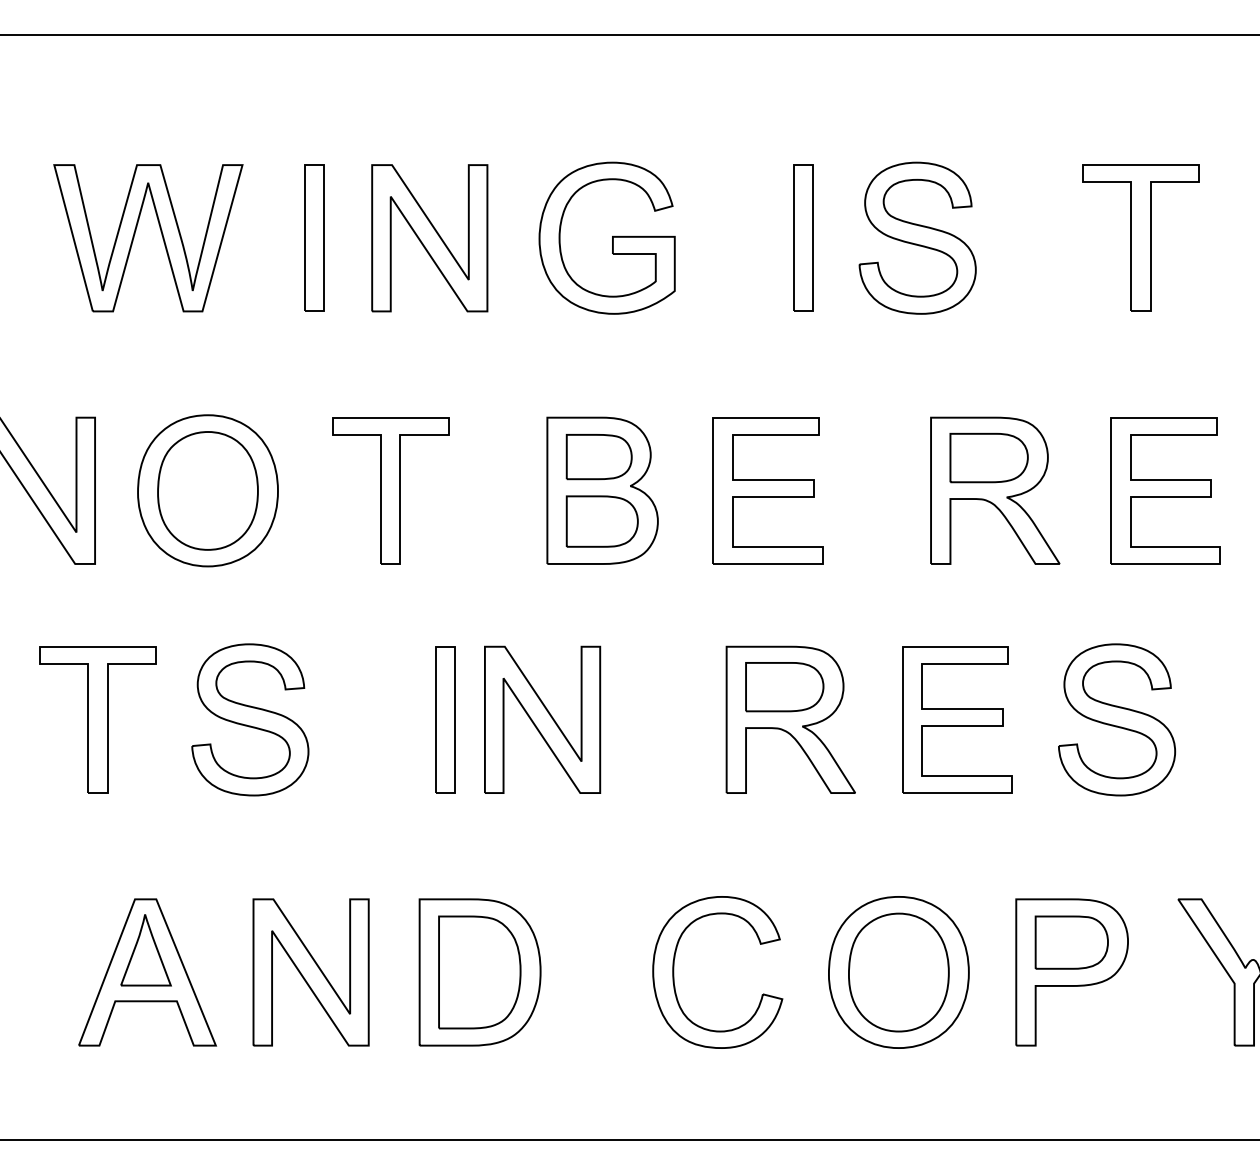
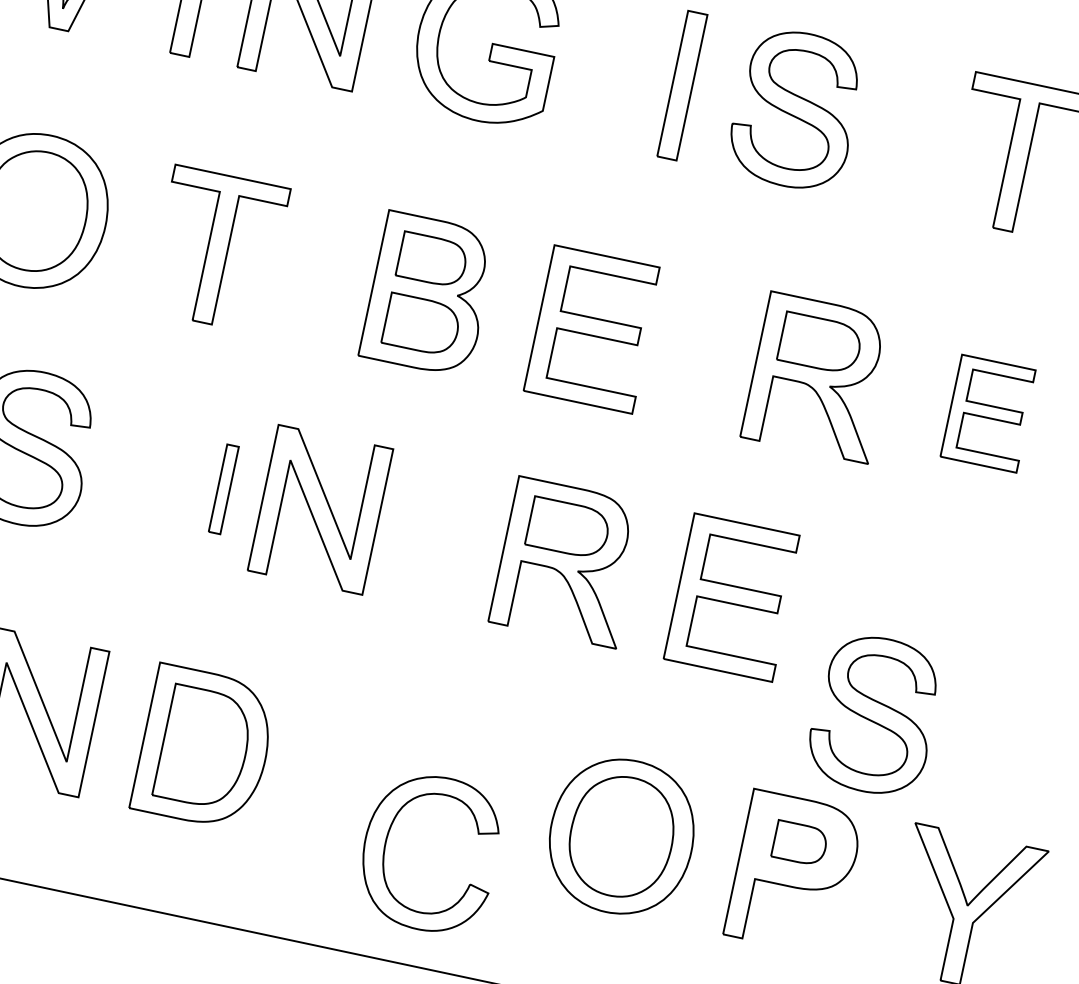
part: (1165, 490) -> (989, 413), size x0.7
part: (445, 719) -> (223, 488), size x0.6
part: (1117, 719) -> (875, 714), moved
part: (1071, 942) -> (799, 843), size x0.7
part: (674, 972) -> (386, 843), moved

